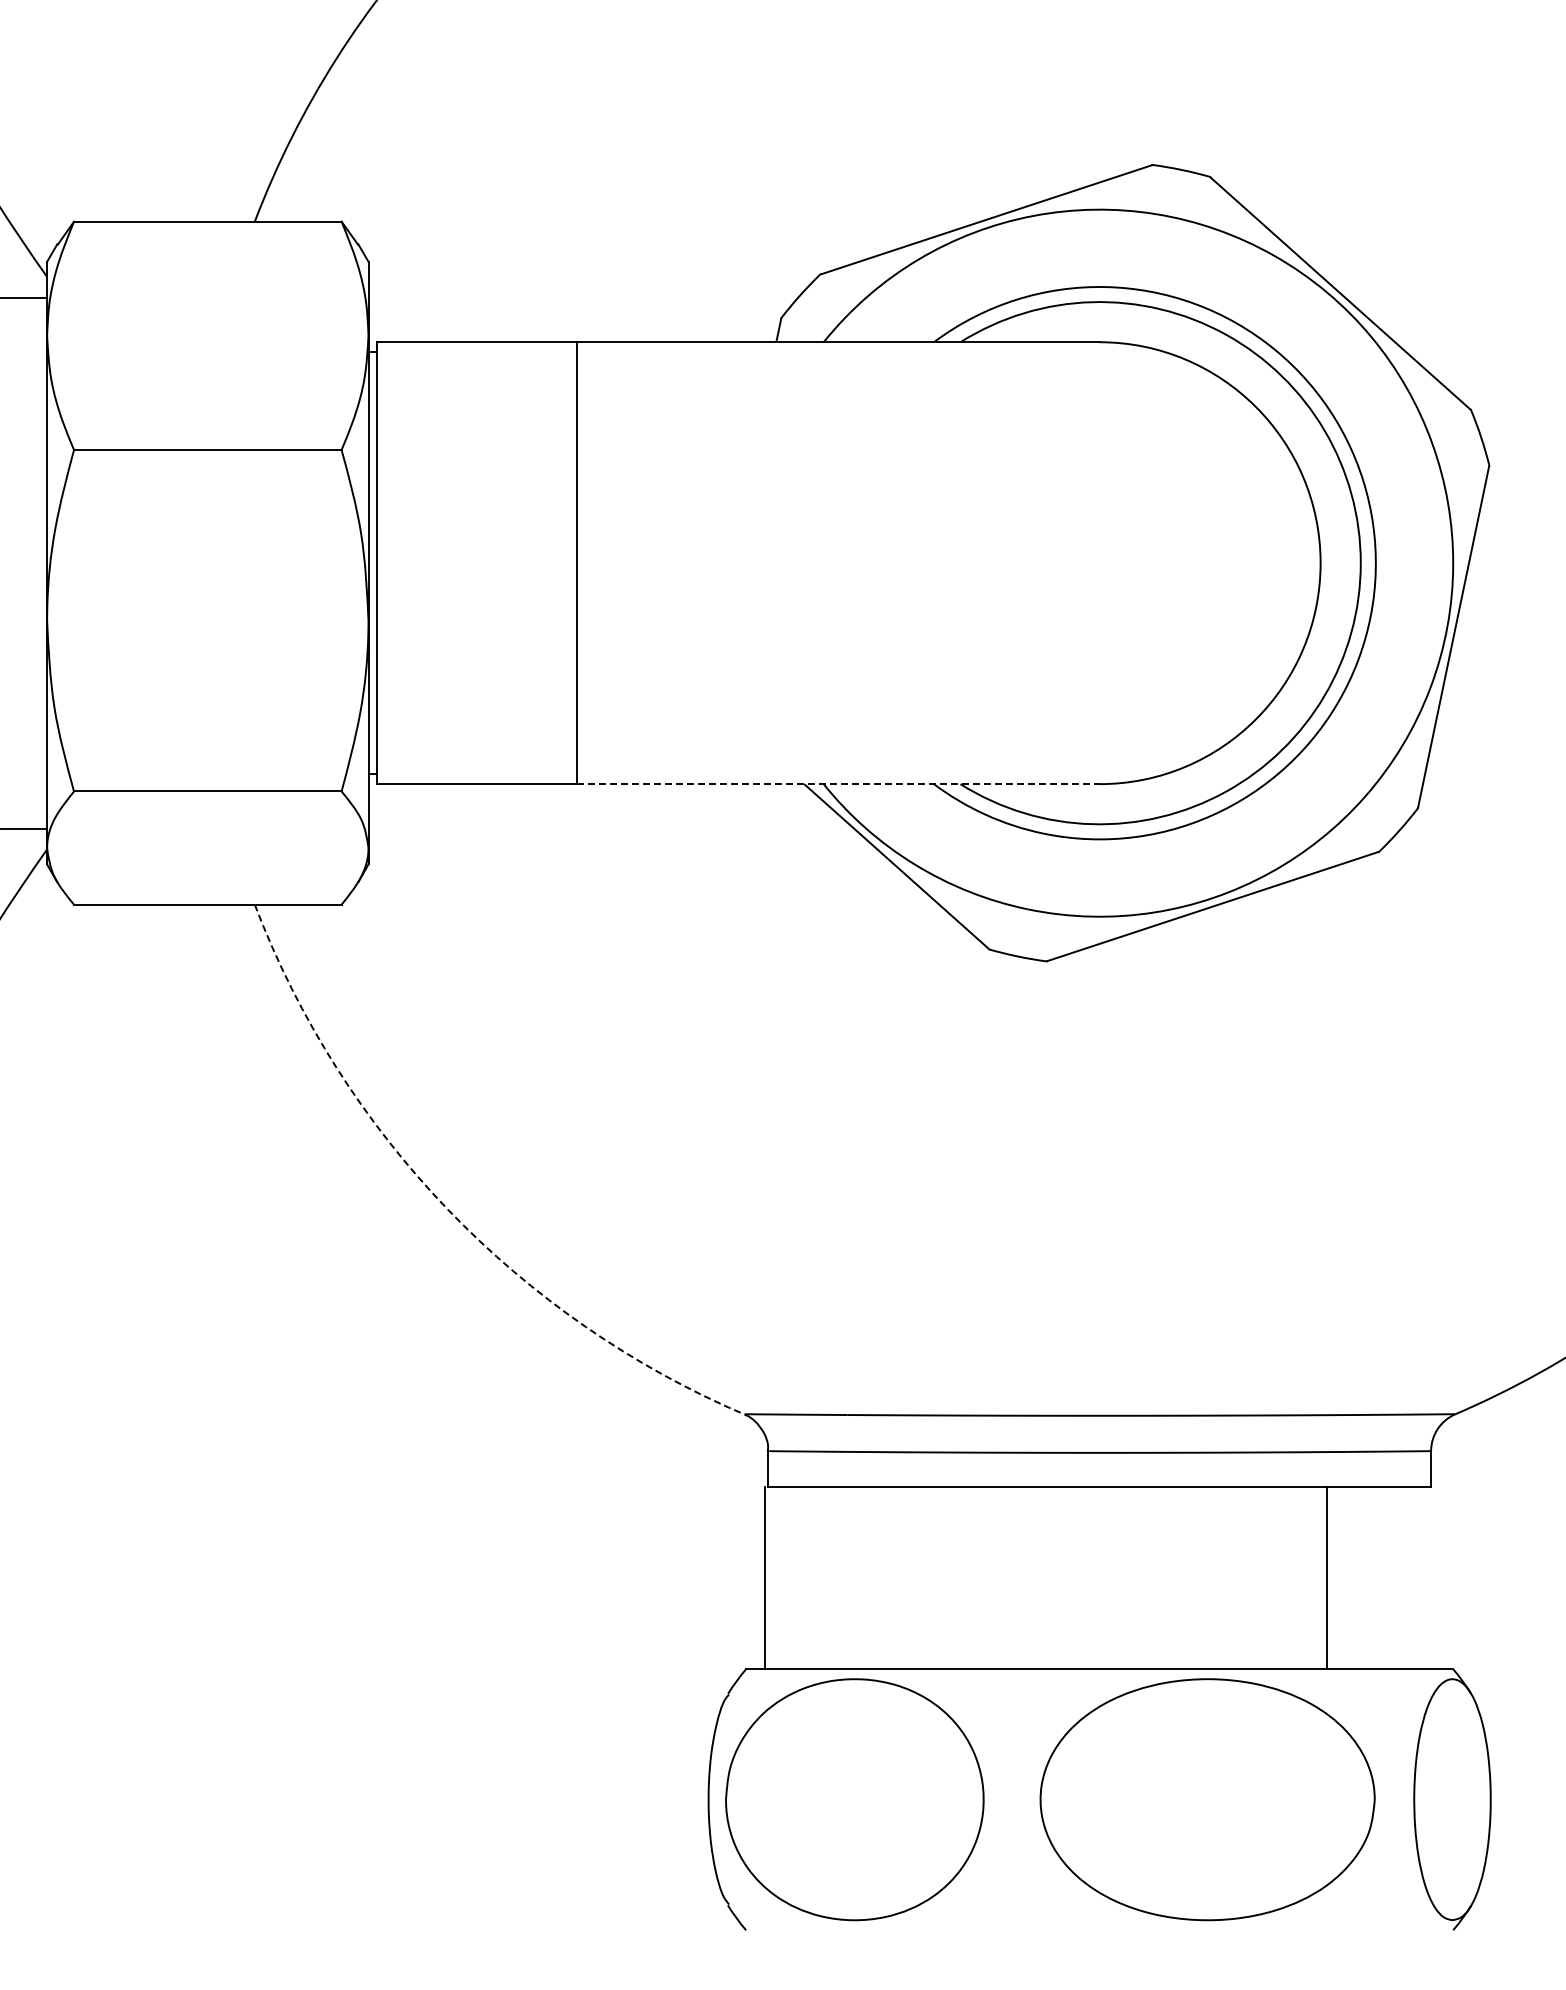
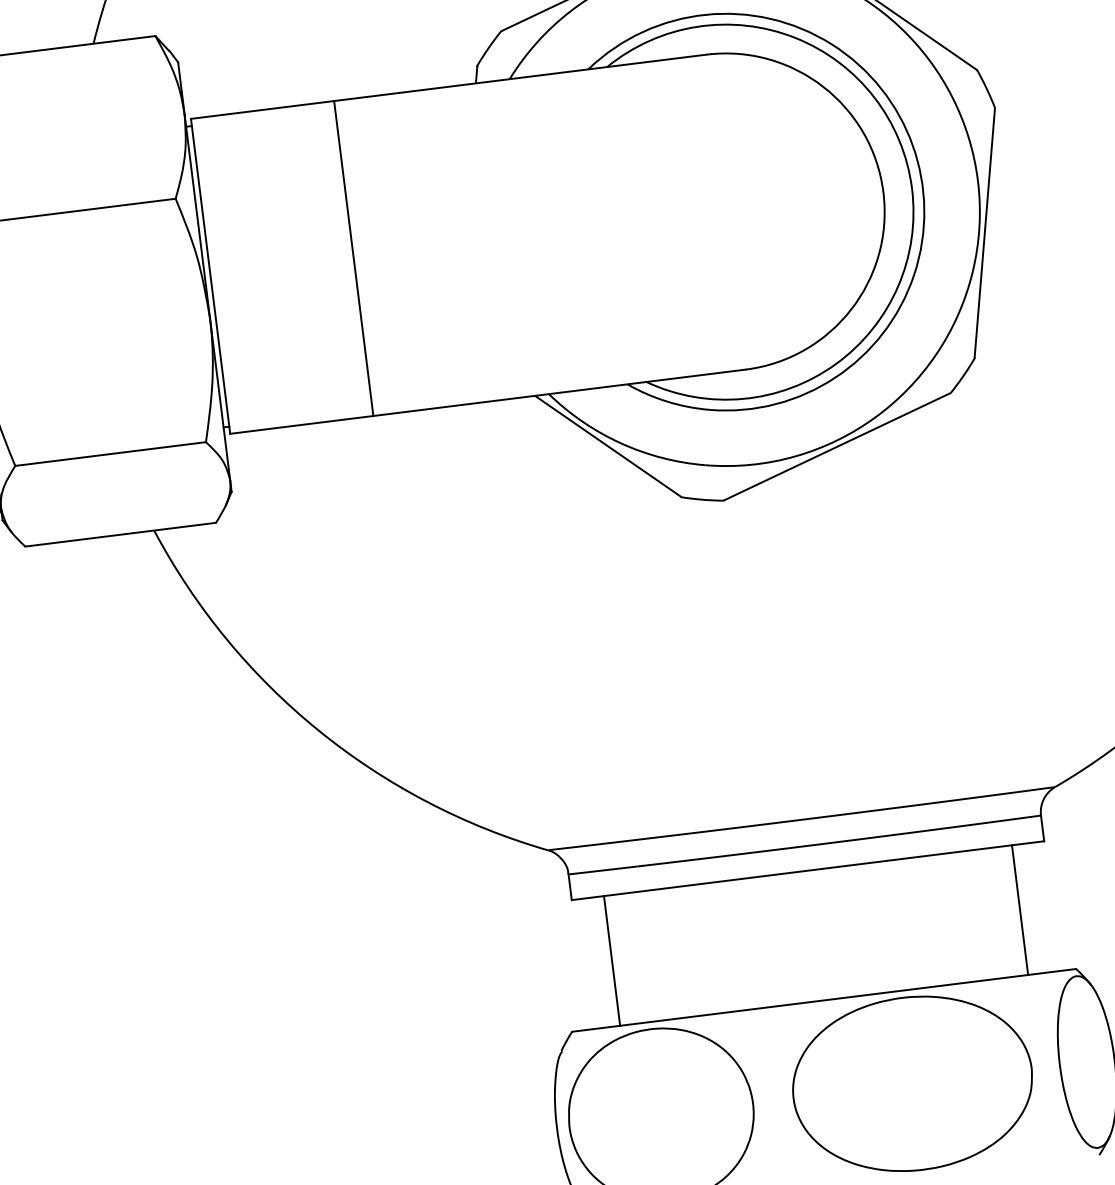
line: (839, 784) -> (560, 392), dashed -> solid
arc: (447, 1209) -> (318, 730), dashed -> solid
line: (765, 1578) -> (612, 961), moved
line: (1326, 1578) -> (1019, 910), moved

